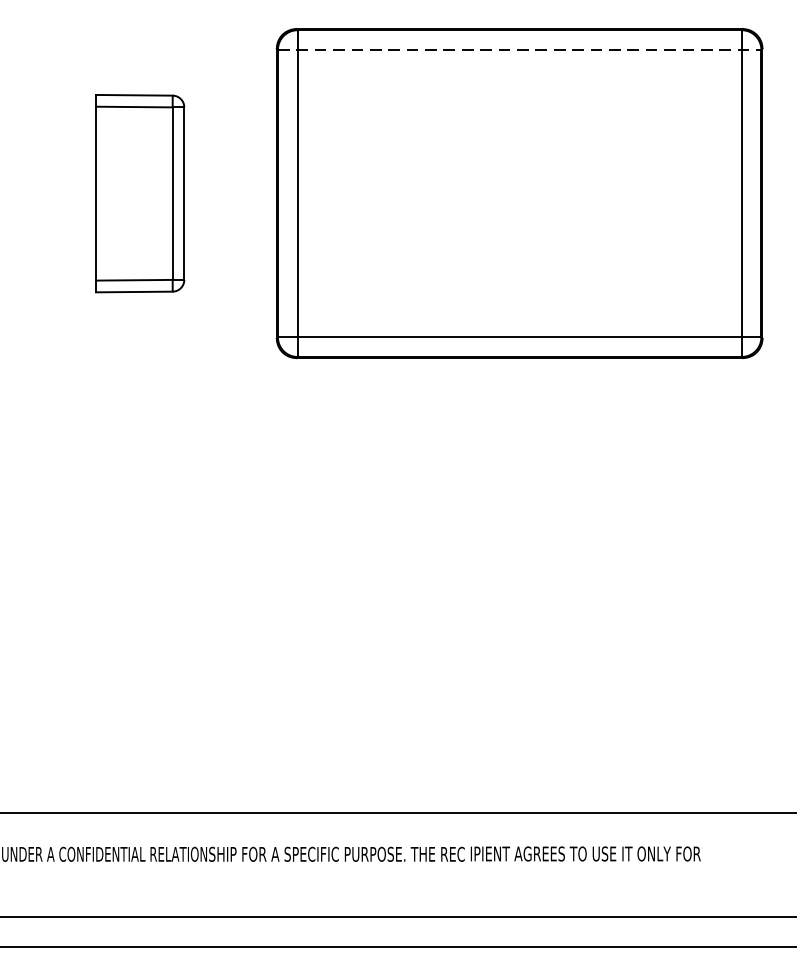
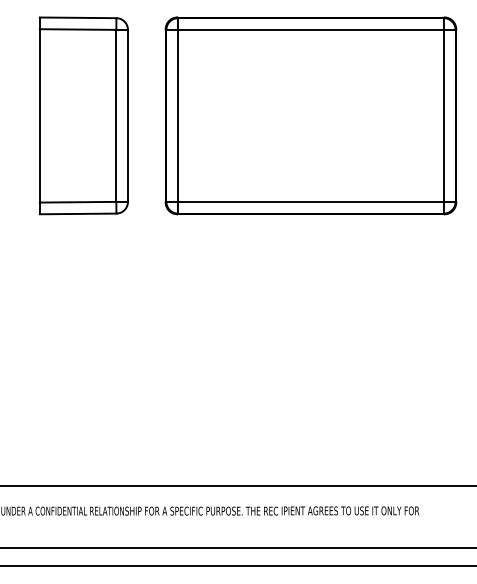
line: (518, 49) -> (310, 29), dashed -> solid
part: (139, 192) -> (83, 115), size x1.67

